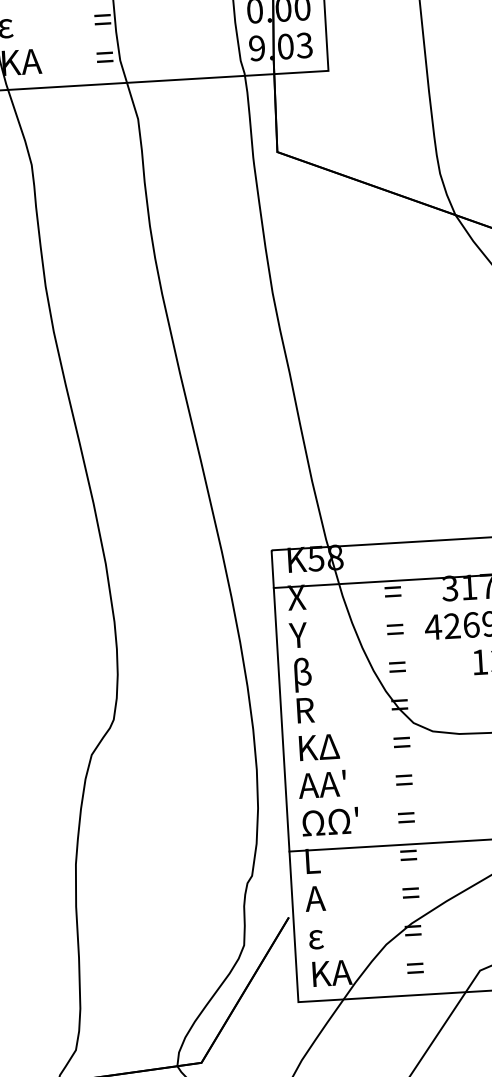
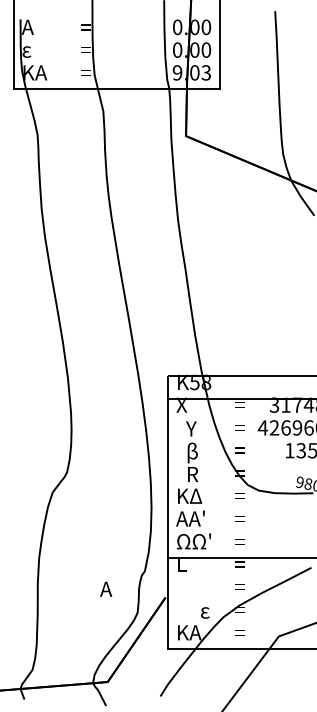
text: (302, 672) -> (192, 451), moved
text: (315, 897) -> (106, 588), moved
text: (316, 938) -> (205, 612), moved

